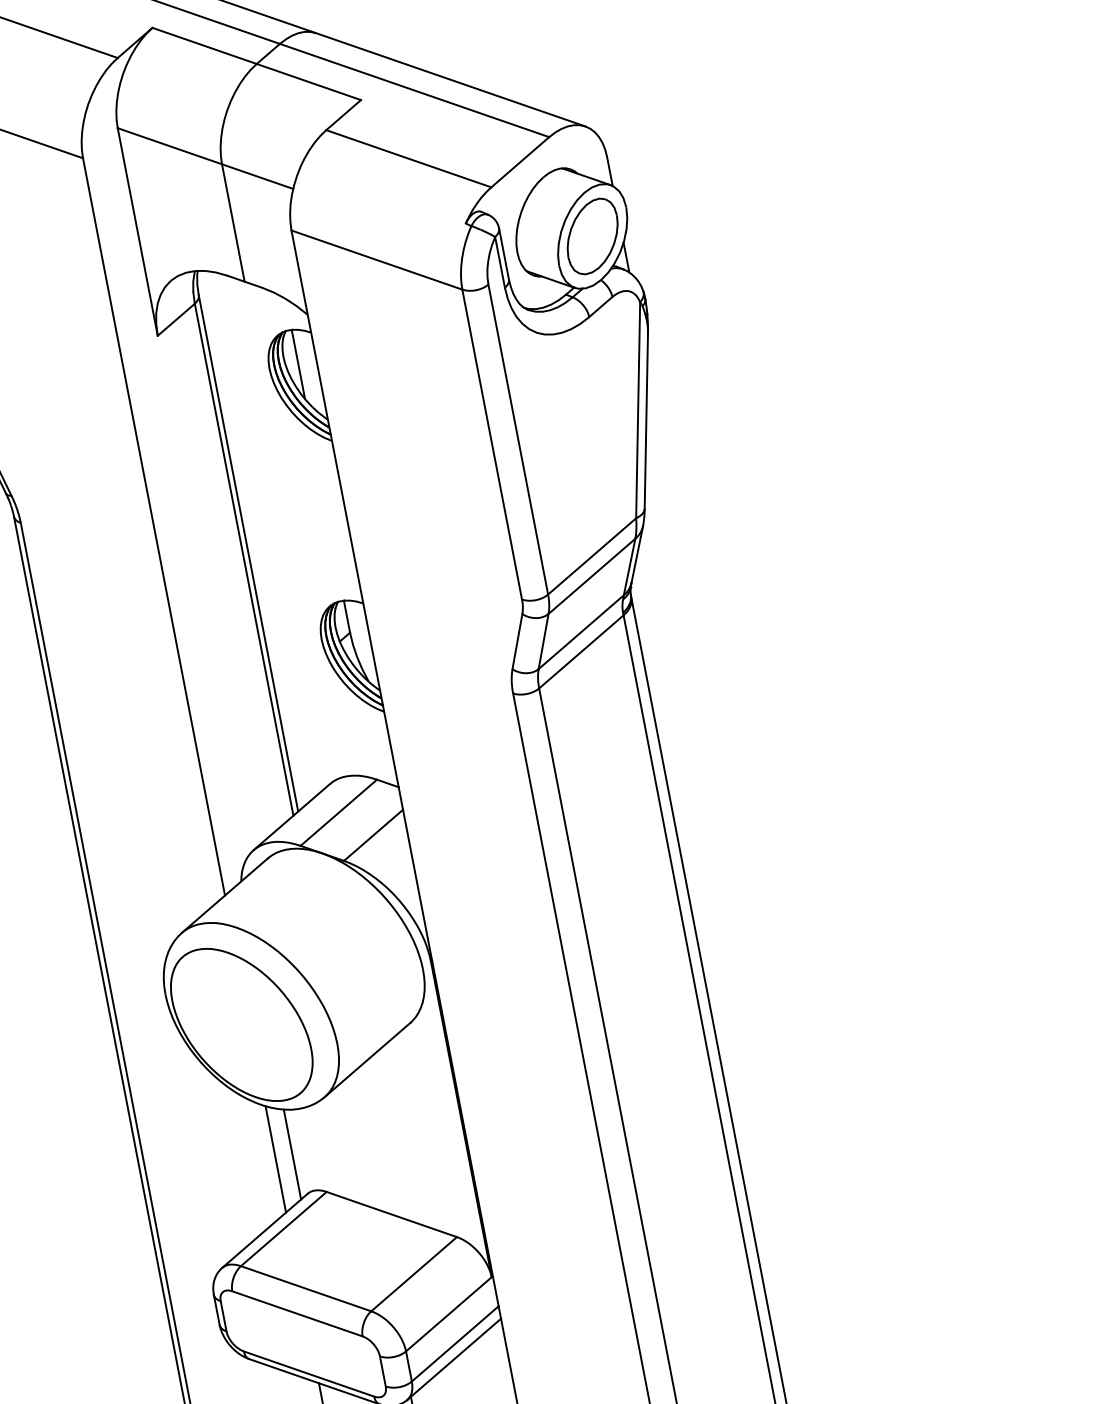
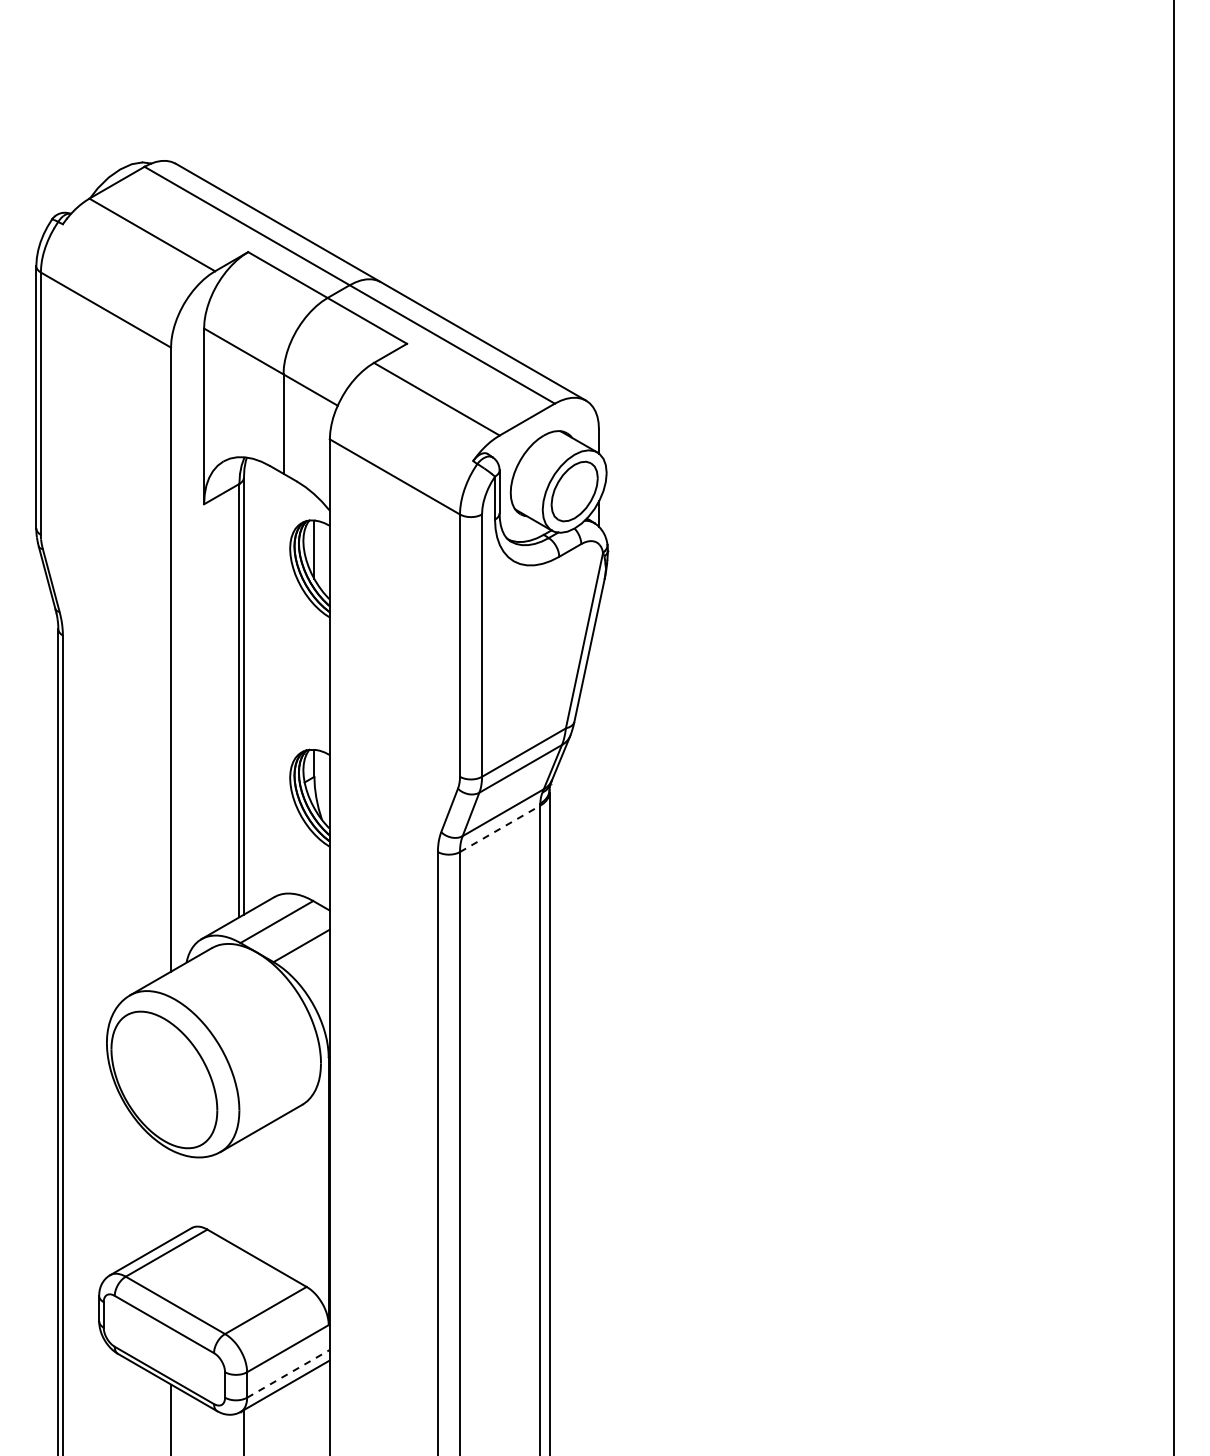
line: (581, 651) -> (500, 828), solid -> dashed
line: (292, 1154) -> (185, 1193), removed
line: (276, 1159) -> (171, 1195), removed
line: (455, 1343) -> (288, 1373), solid -> dashed

